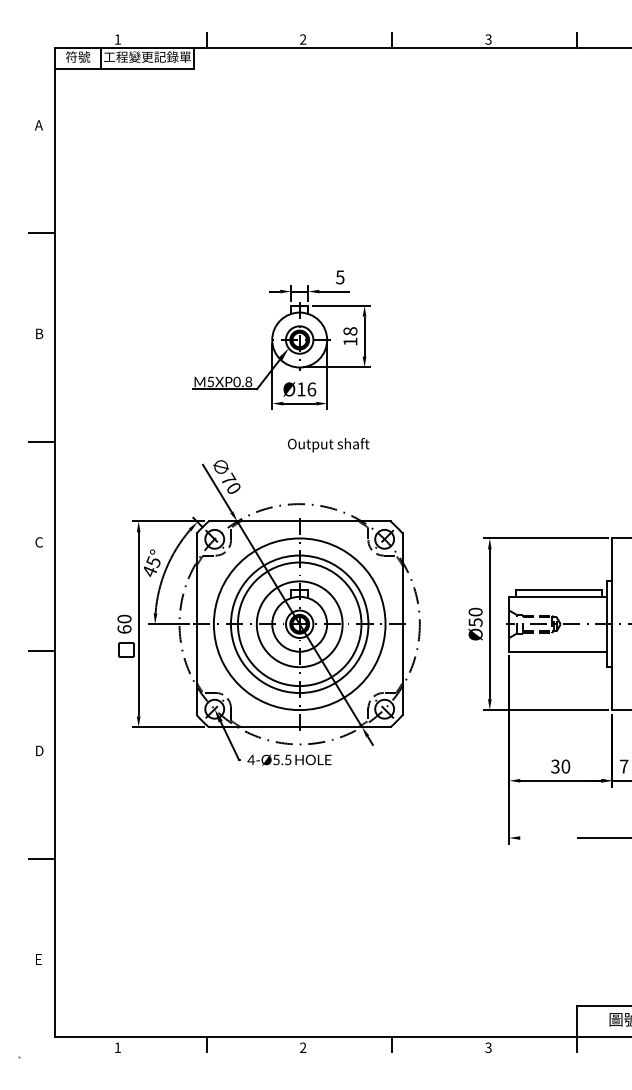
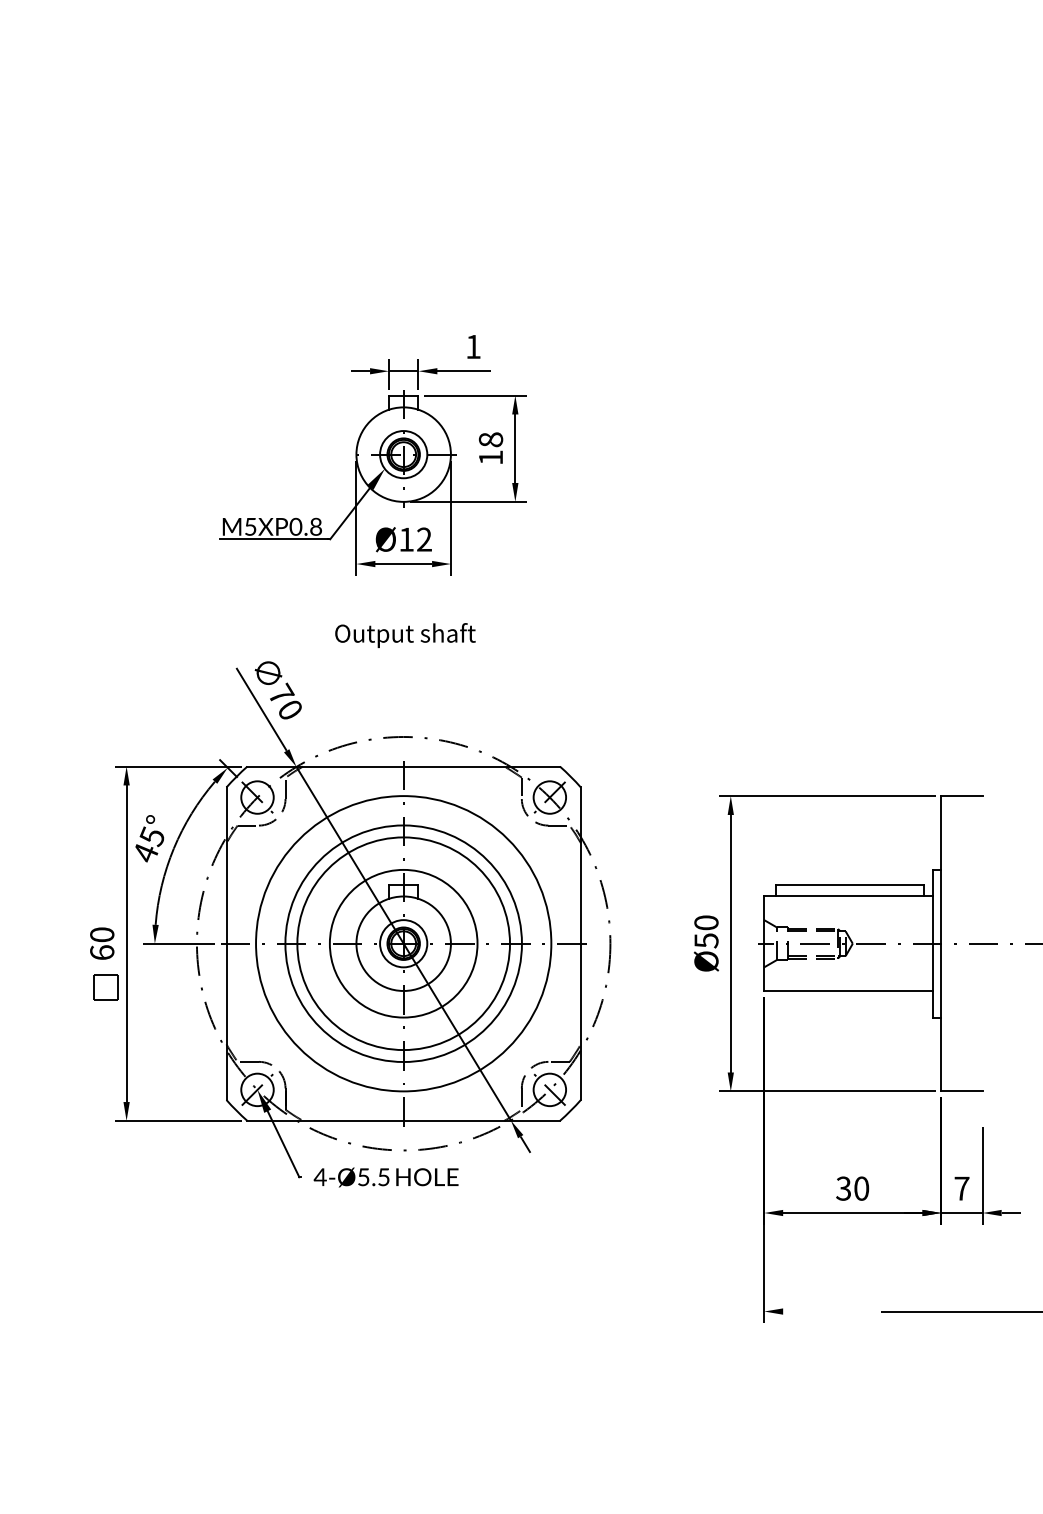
text: (339, 277) -> (472, 347), 5 -> 1
text: (311, 389) -> (423, 539), Ø16 -> Ø12
text: (328, 445) -> (405, 636), moved

